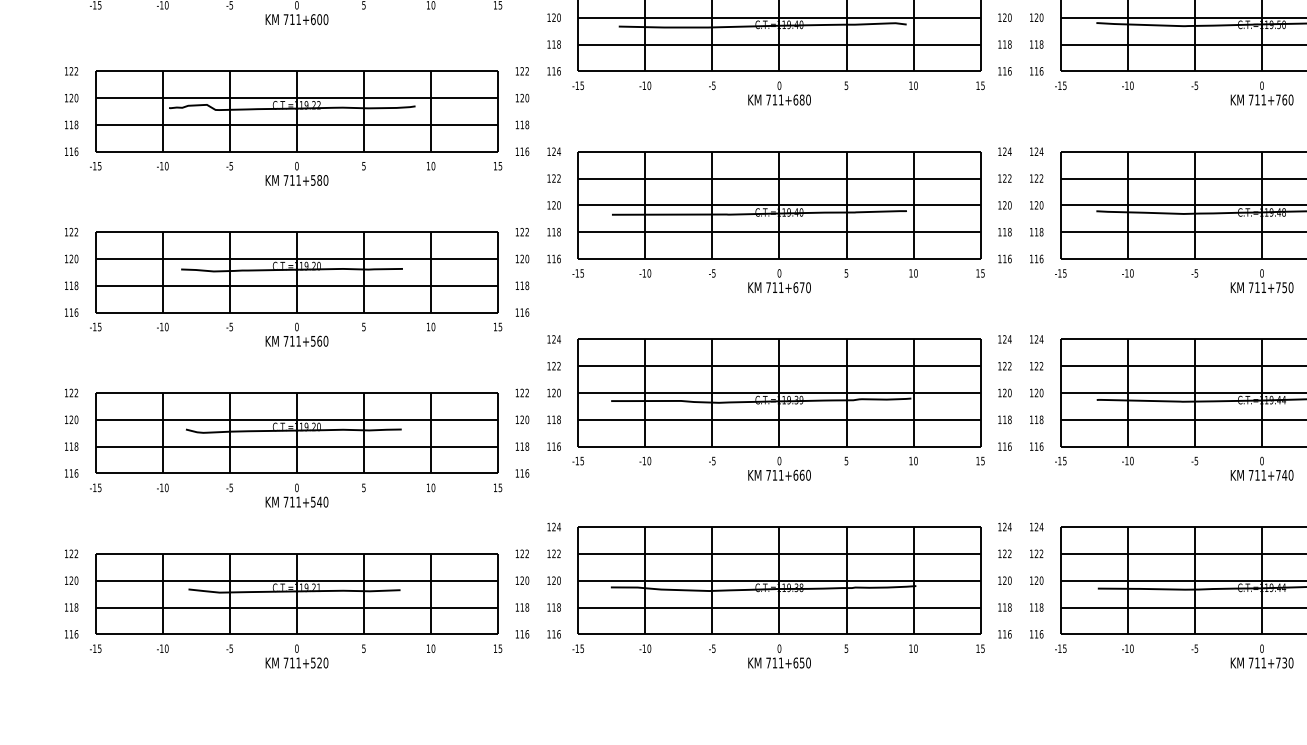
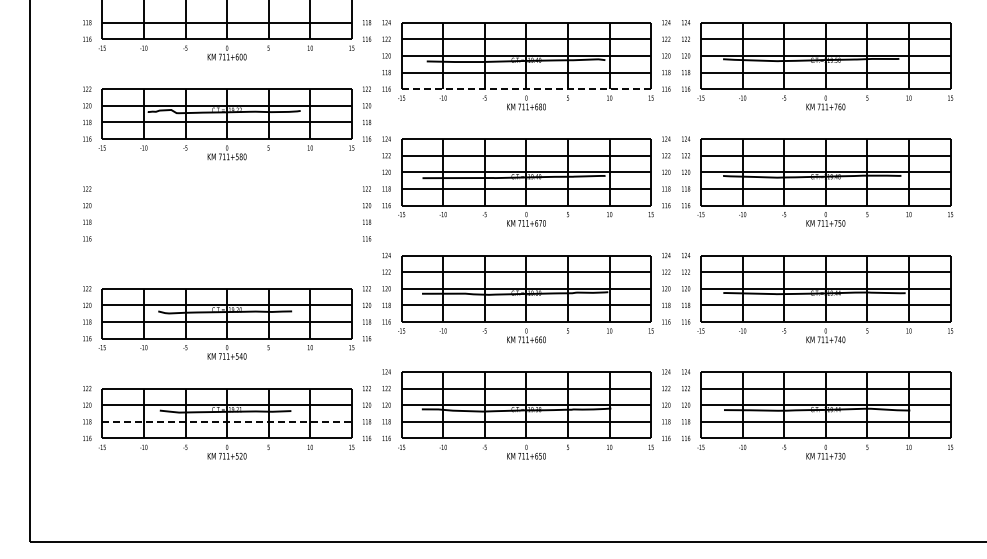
line: (779, 71) -> (526, 89), solid -> dashed
part: (295, 287) -> (226, 223), removed
line: (297, 606) -> (227, 421), solid -> dashed

